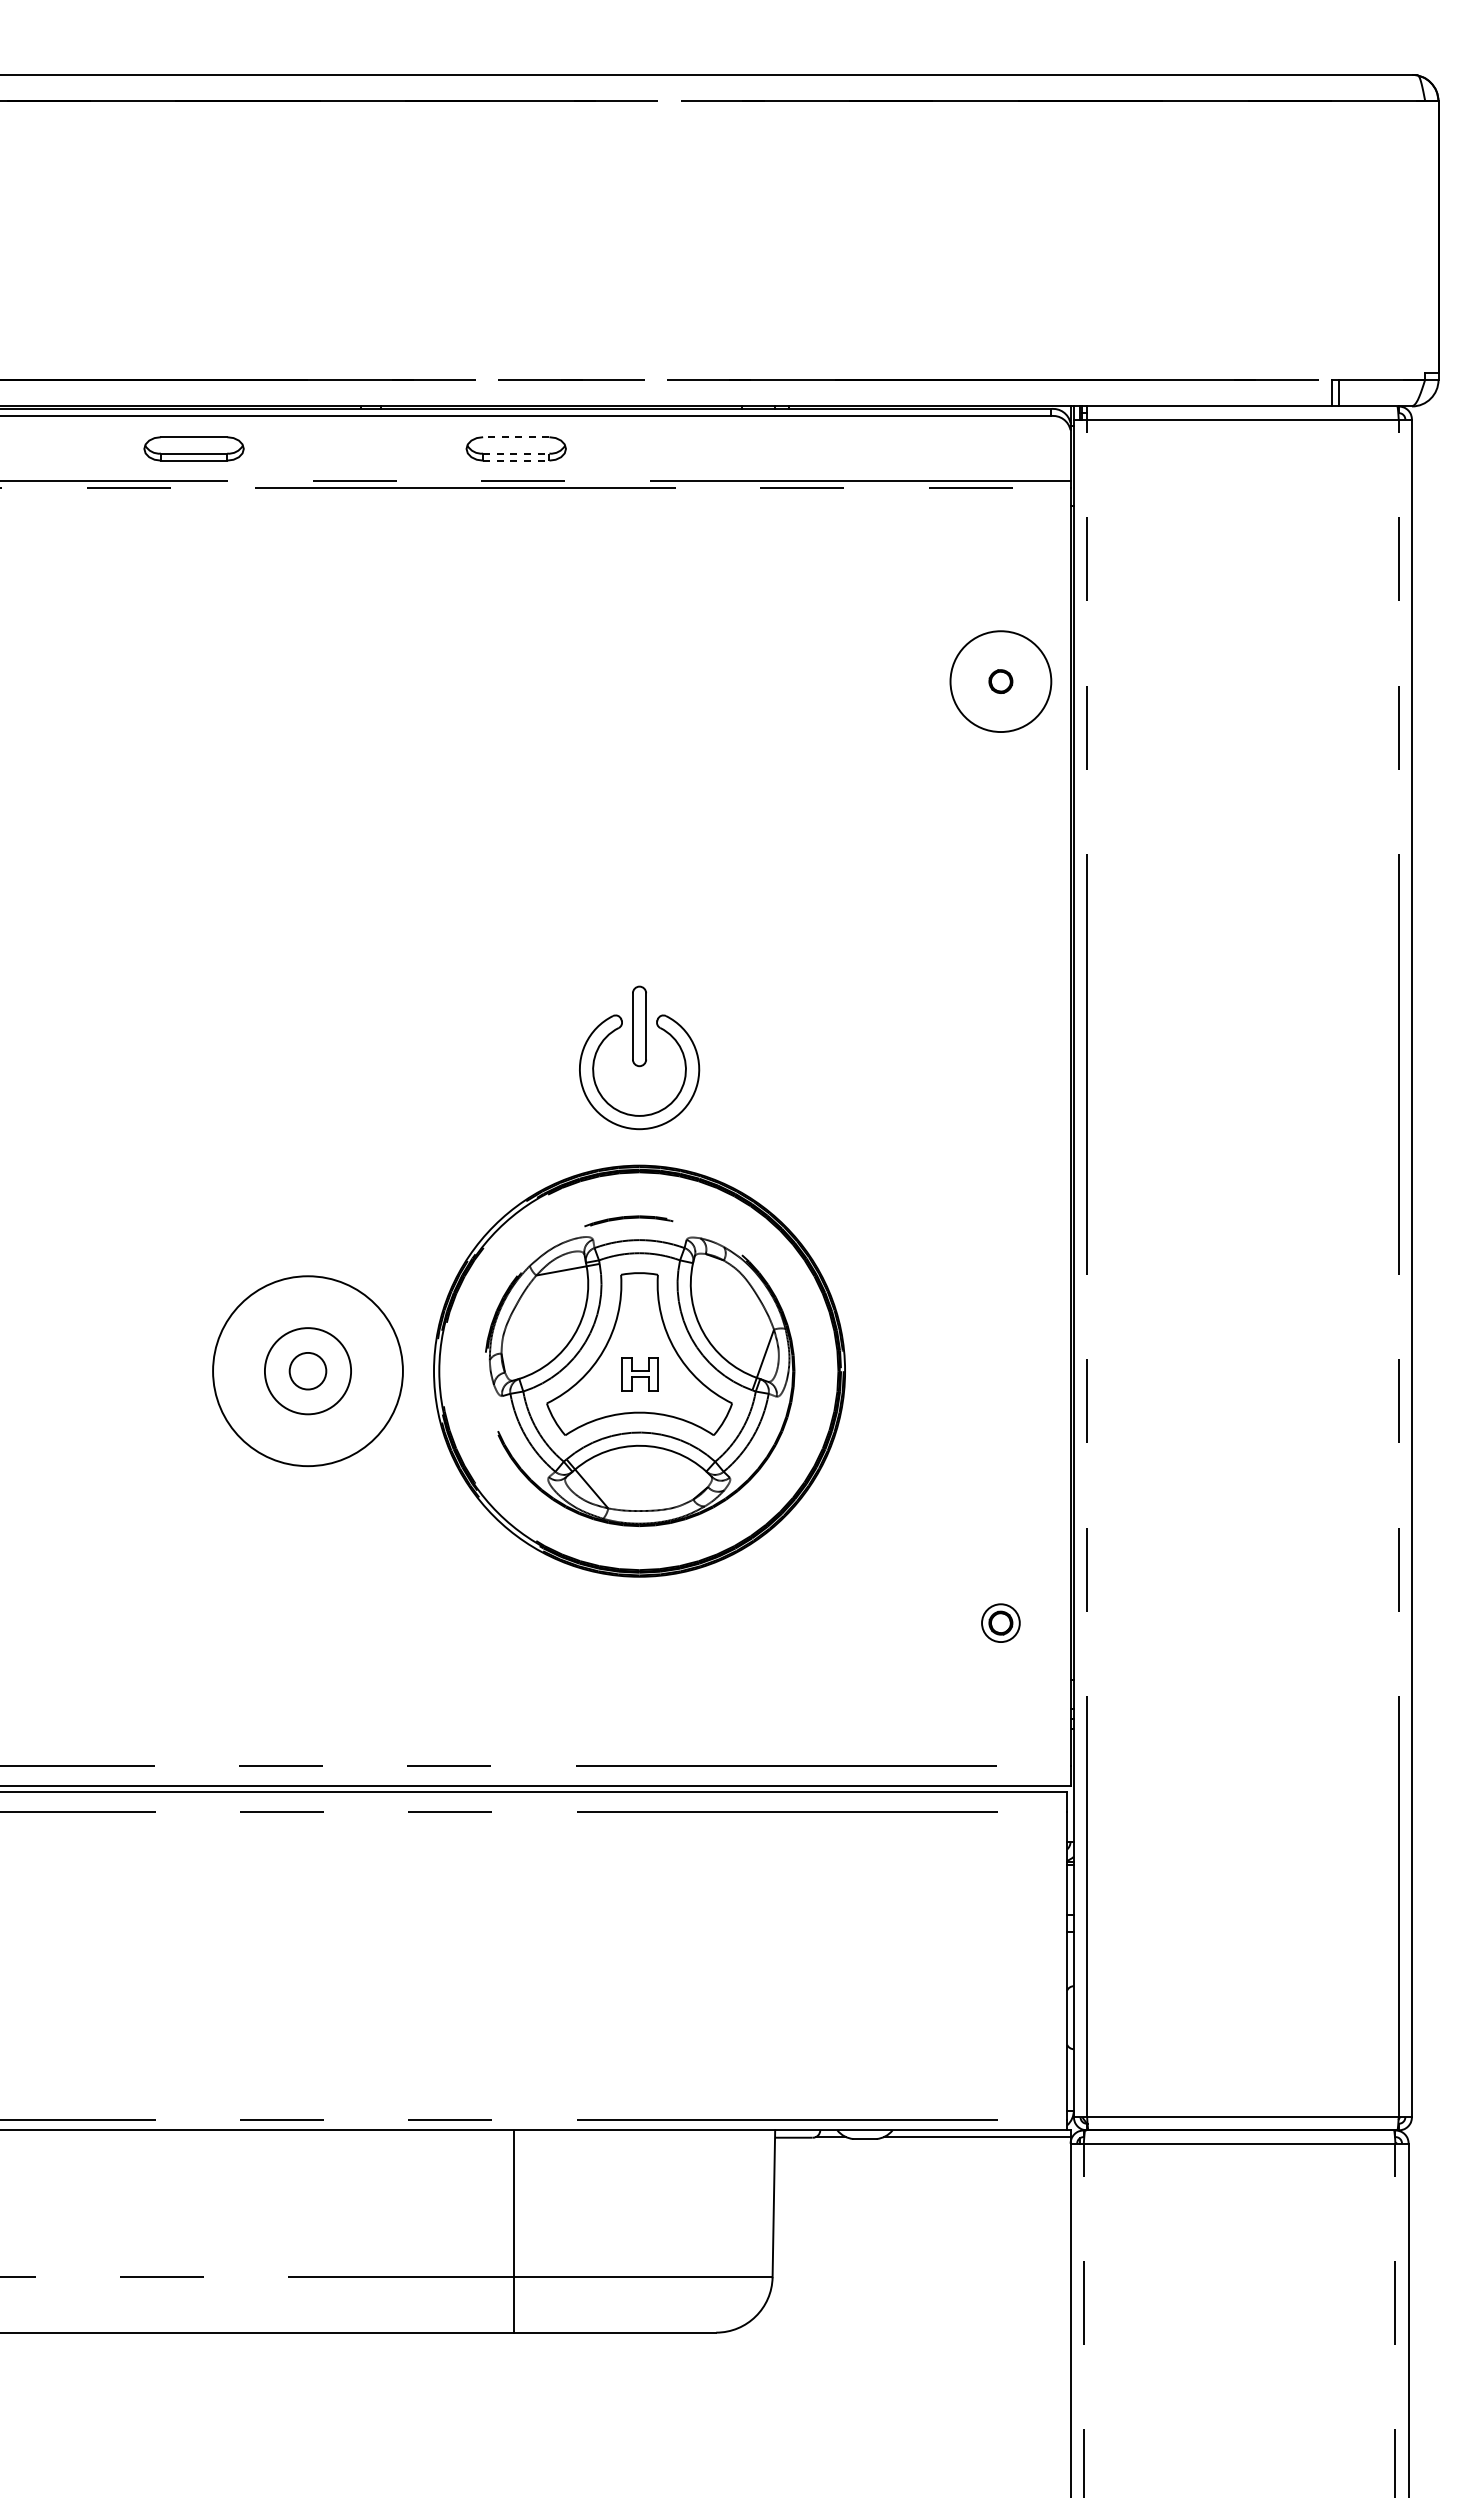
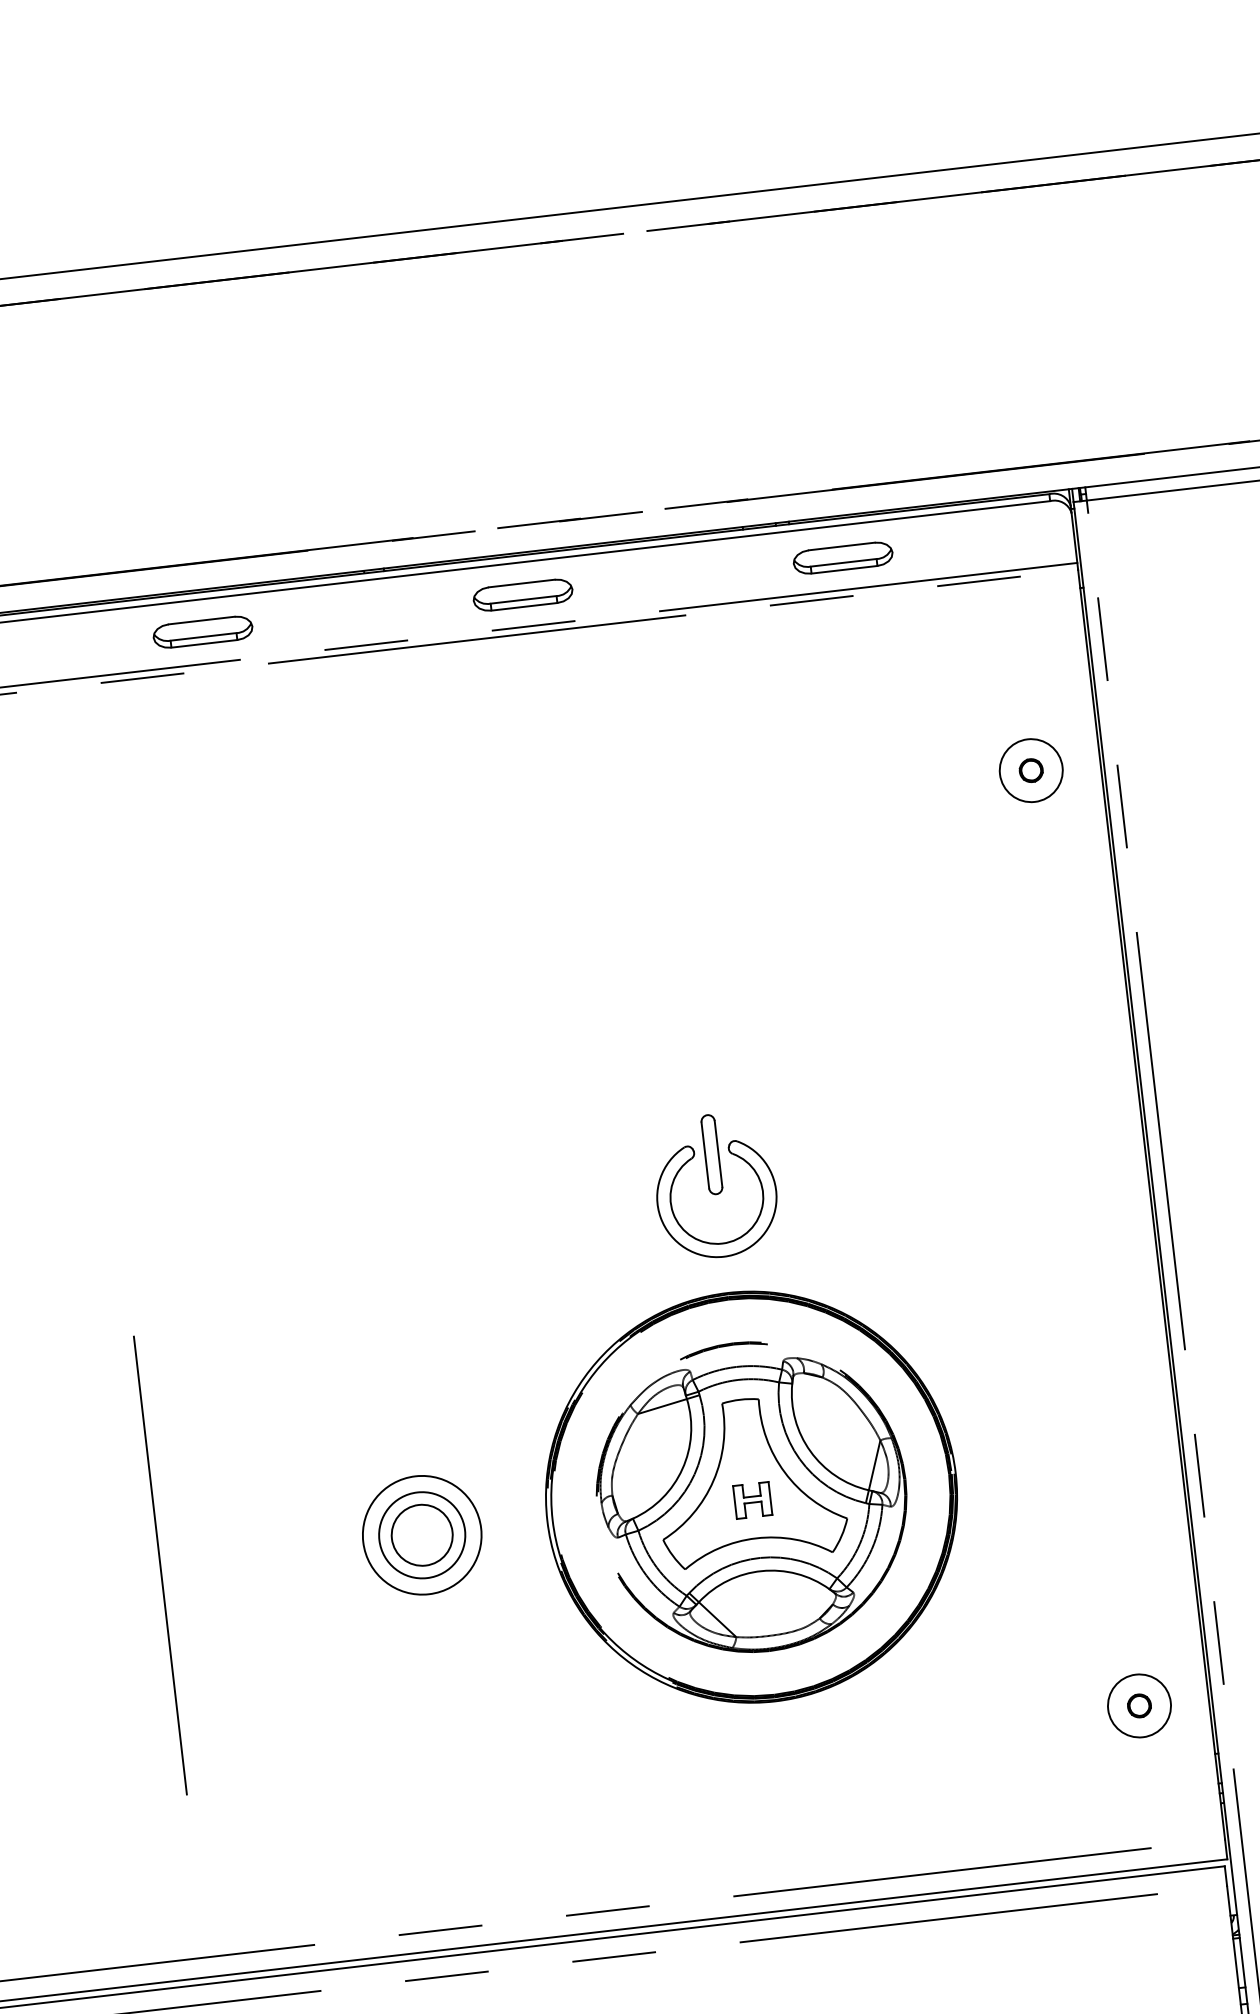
line: (515, 437) -> (521, 583), dashed -> solid
part: (837, 448) -> (842, 557), added
line: (516, 453) -> (523, 599), dashed -> solid
line: (516, 460) -> (524, 606), dashed -> solid
circle: (1000, 681) -> (1030, 770), size x0.62
line: (44, 1370) -> (160, 1564), added
circle: (307, 1370) -> (421, 1534), size x0.62
circle: (307, 1370) -> (421, 1534), size x1.67
circle: (1000, 1622) -> (1139, 1705), size x1.67

